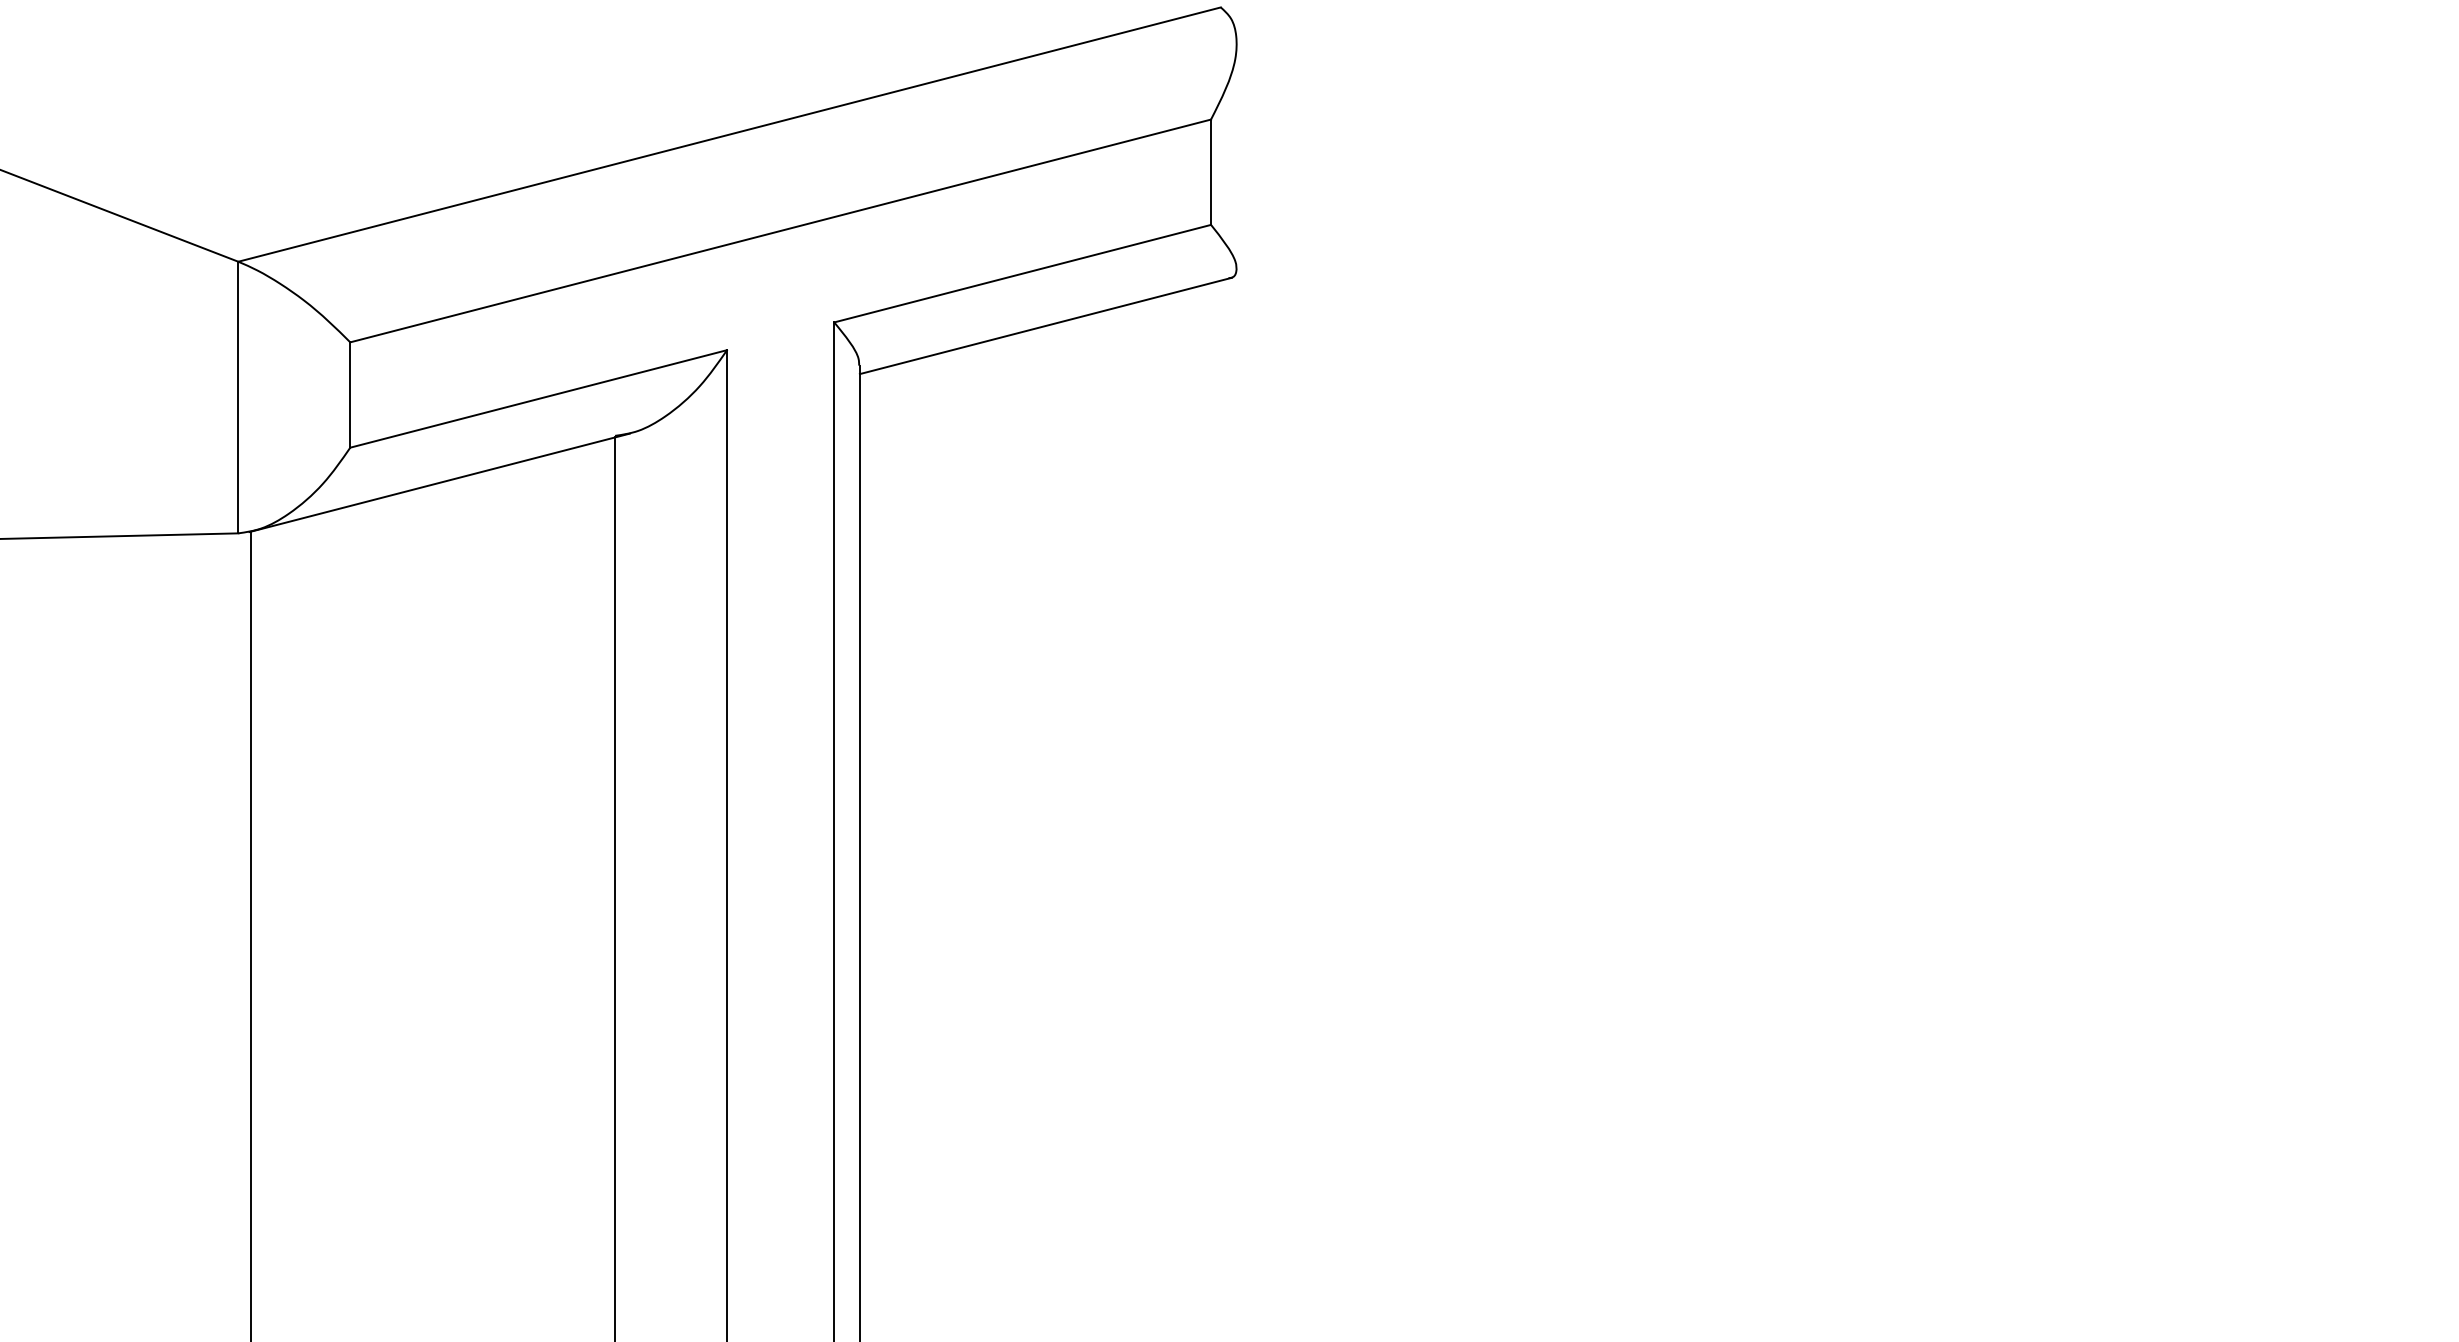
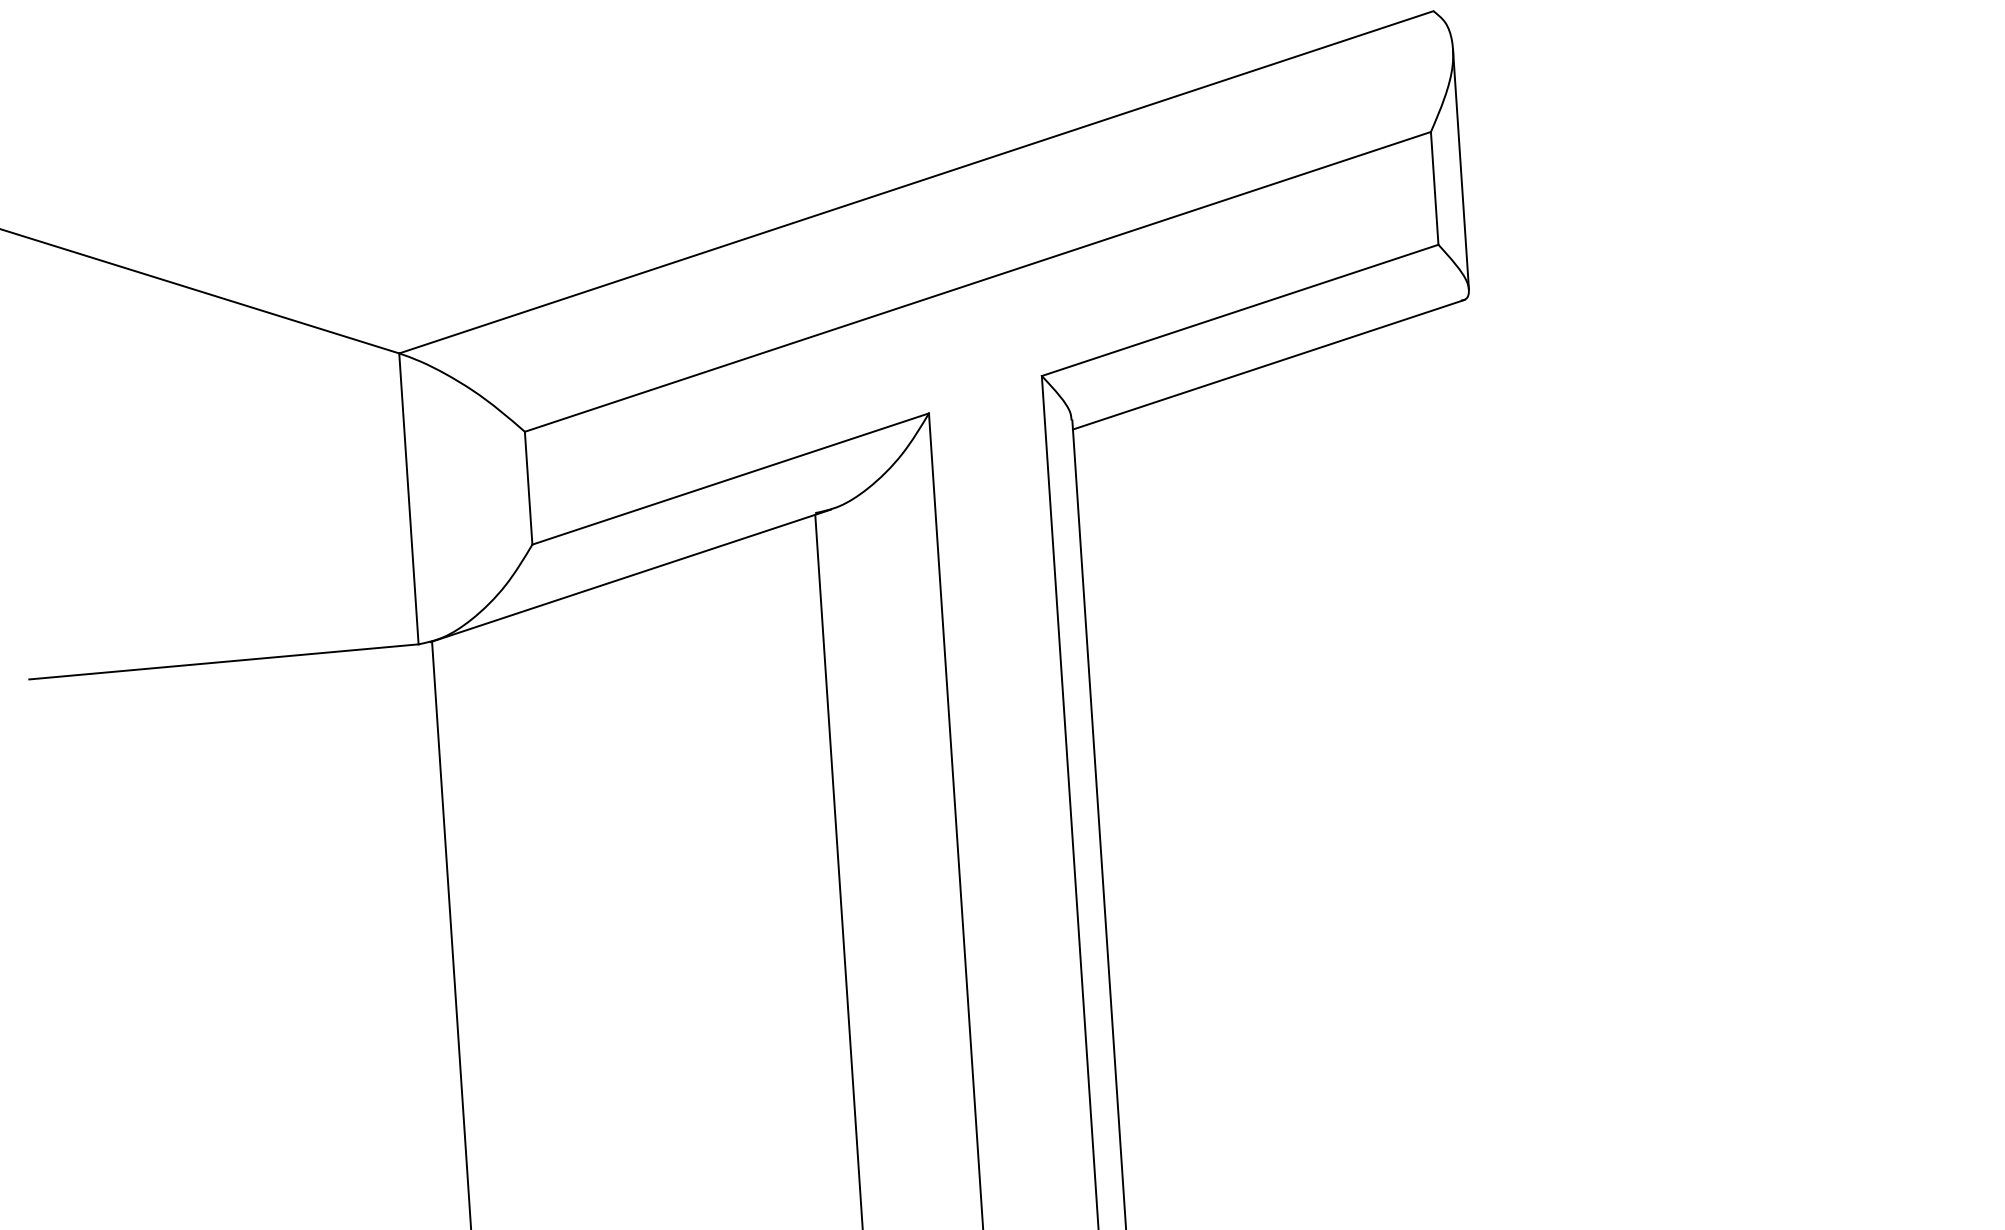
line: (1236, 156) -> (1460, 169), added

